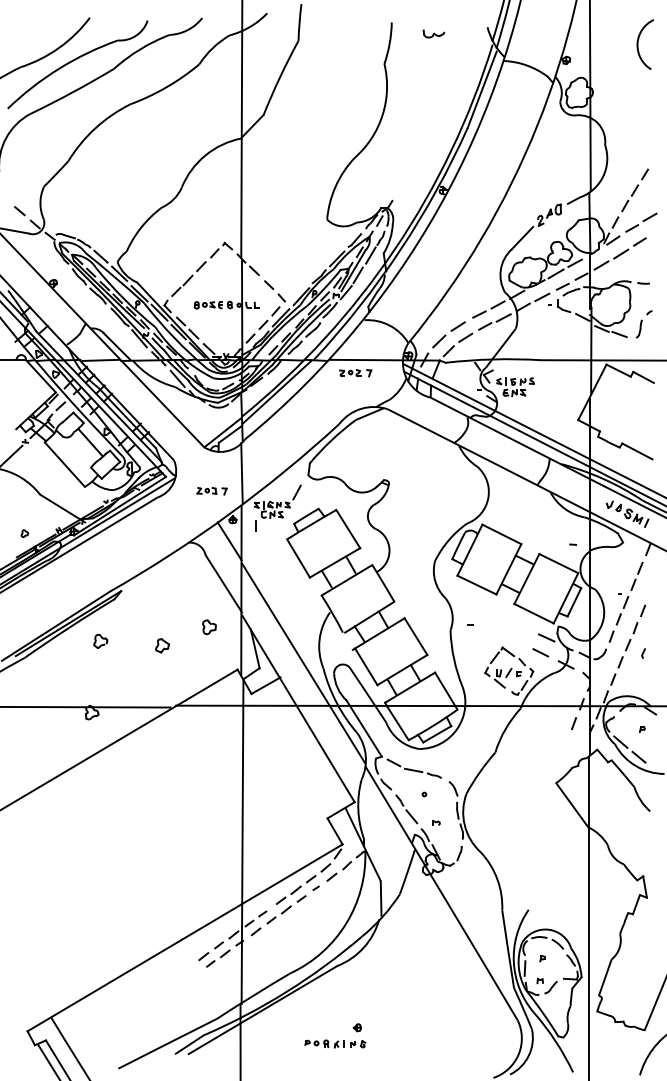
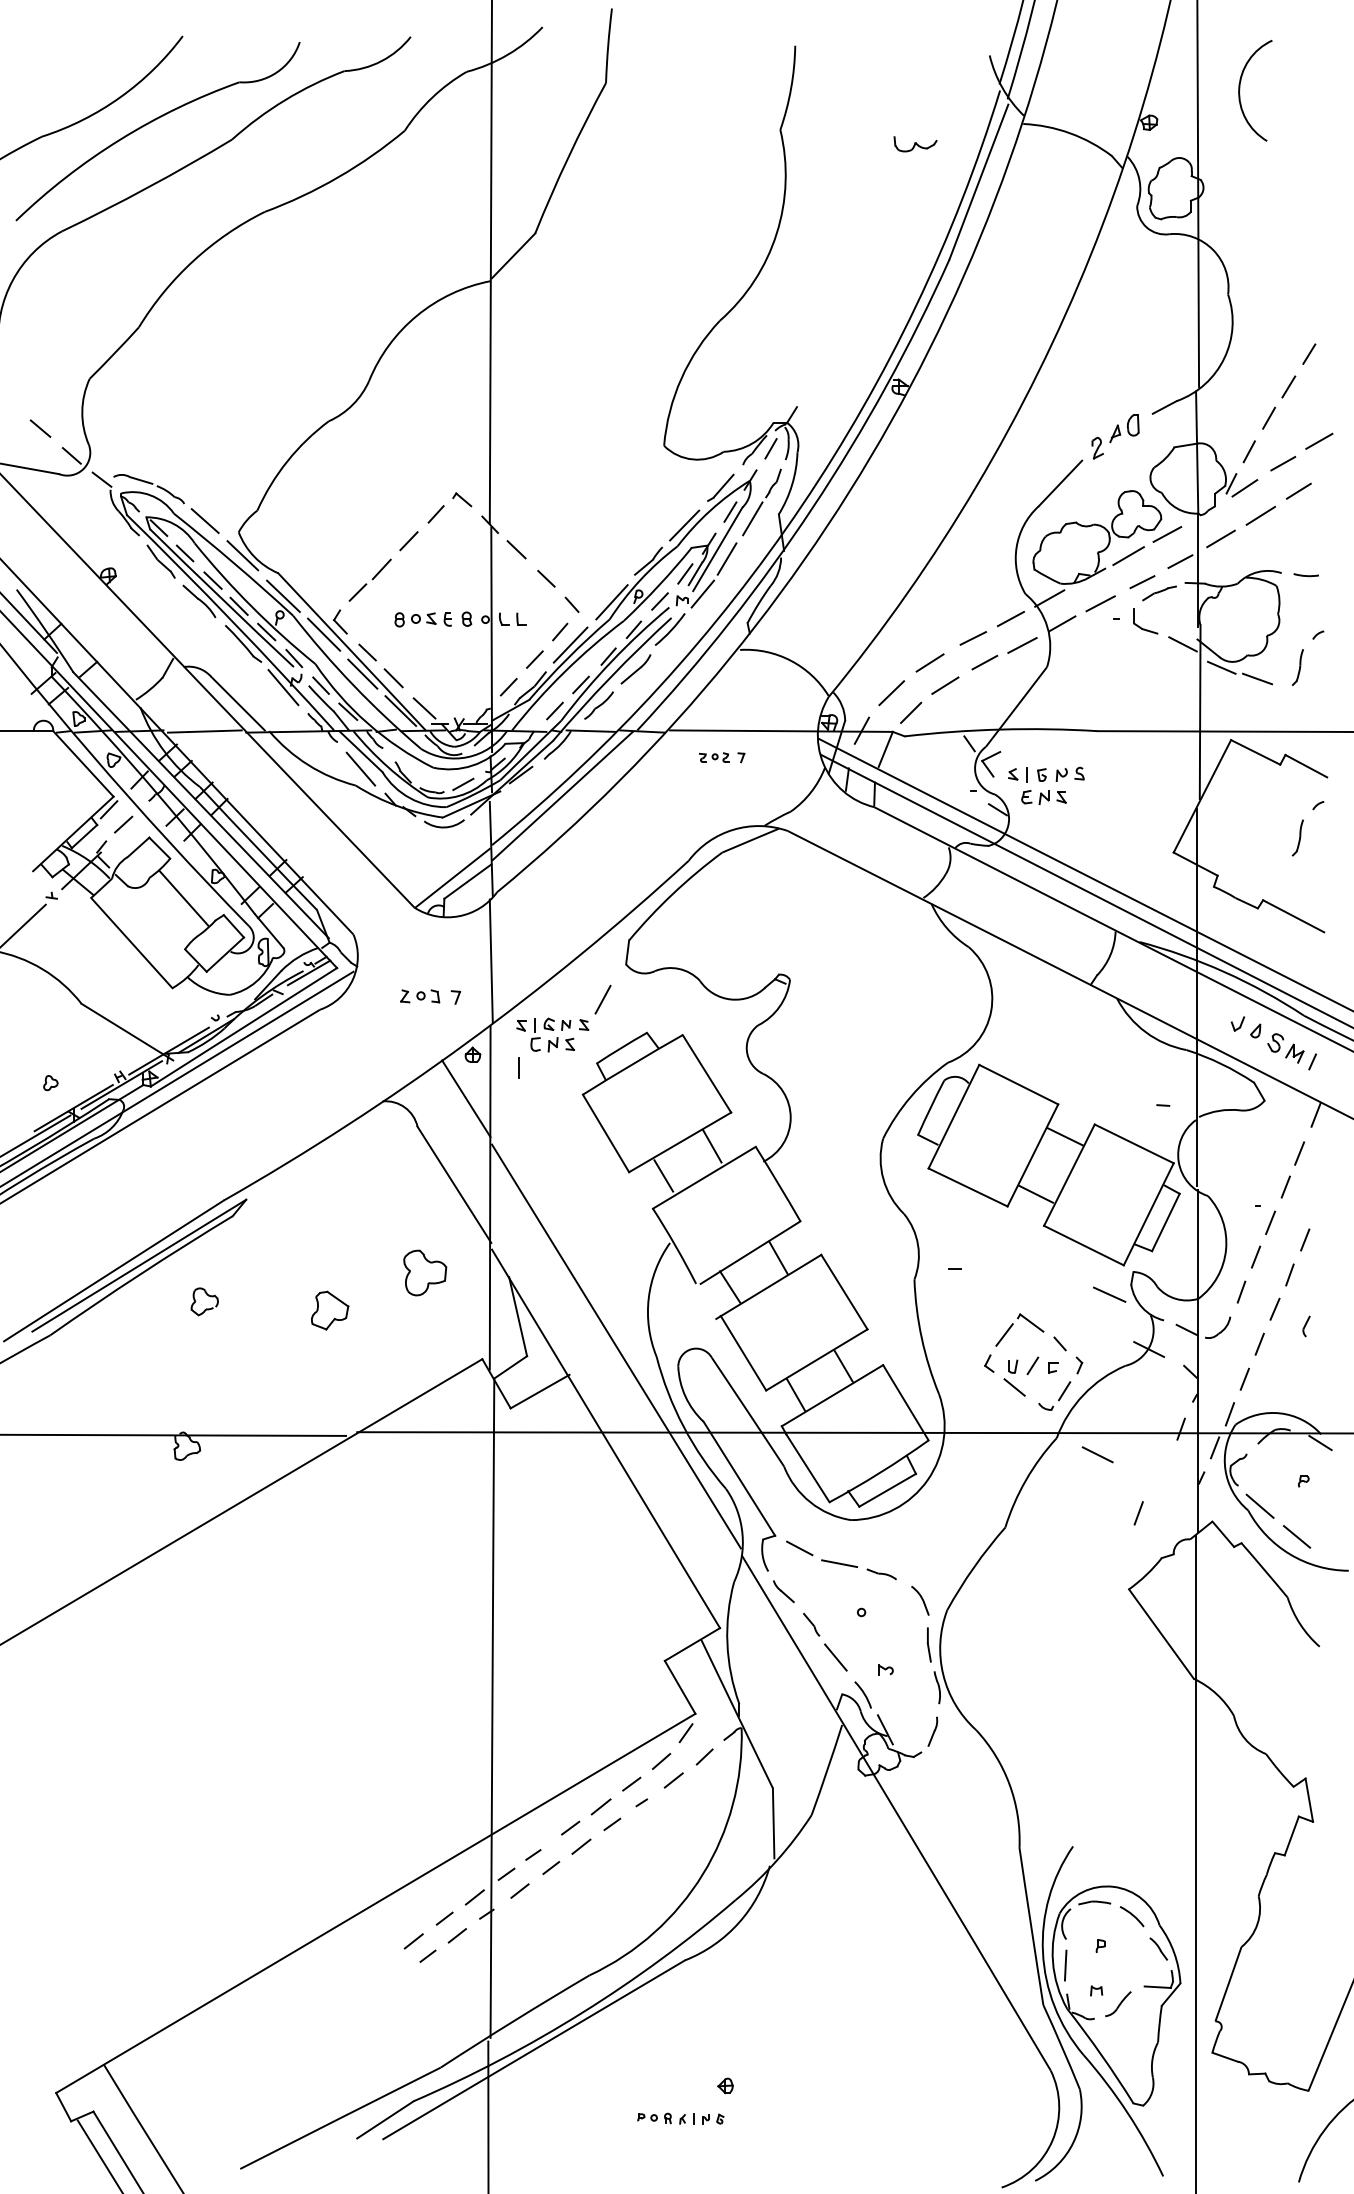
part: (433, 33) -> (914, 143), moved
arc: (638, 44) -> (1241, 90), moved
part: (355, 373) -> (721, 758), size x0.7
part: (644, 408) -> (1308, 829), added
part: (209, 627) -> (425, 1273), size x1.6
part: (162, 645) -> (329, 1310), size x1.4
line: (540, 652) -> (1097, 1454), moved
line: (573, 723) -> (1137, 1513), moved
part: (335, 1043) -> (681, 2117), size x0.7

